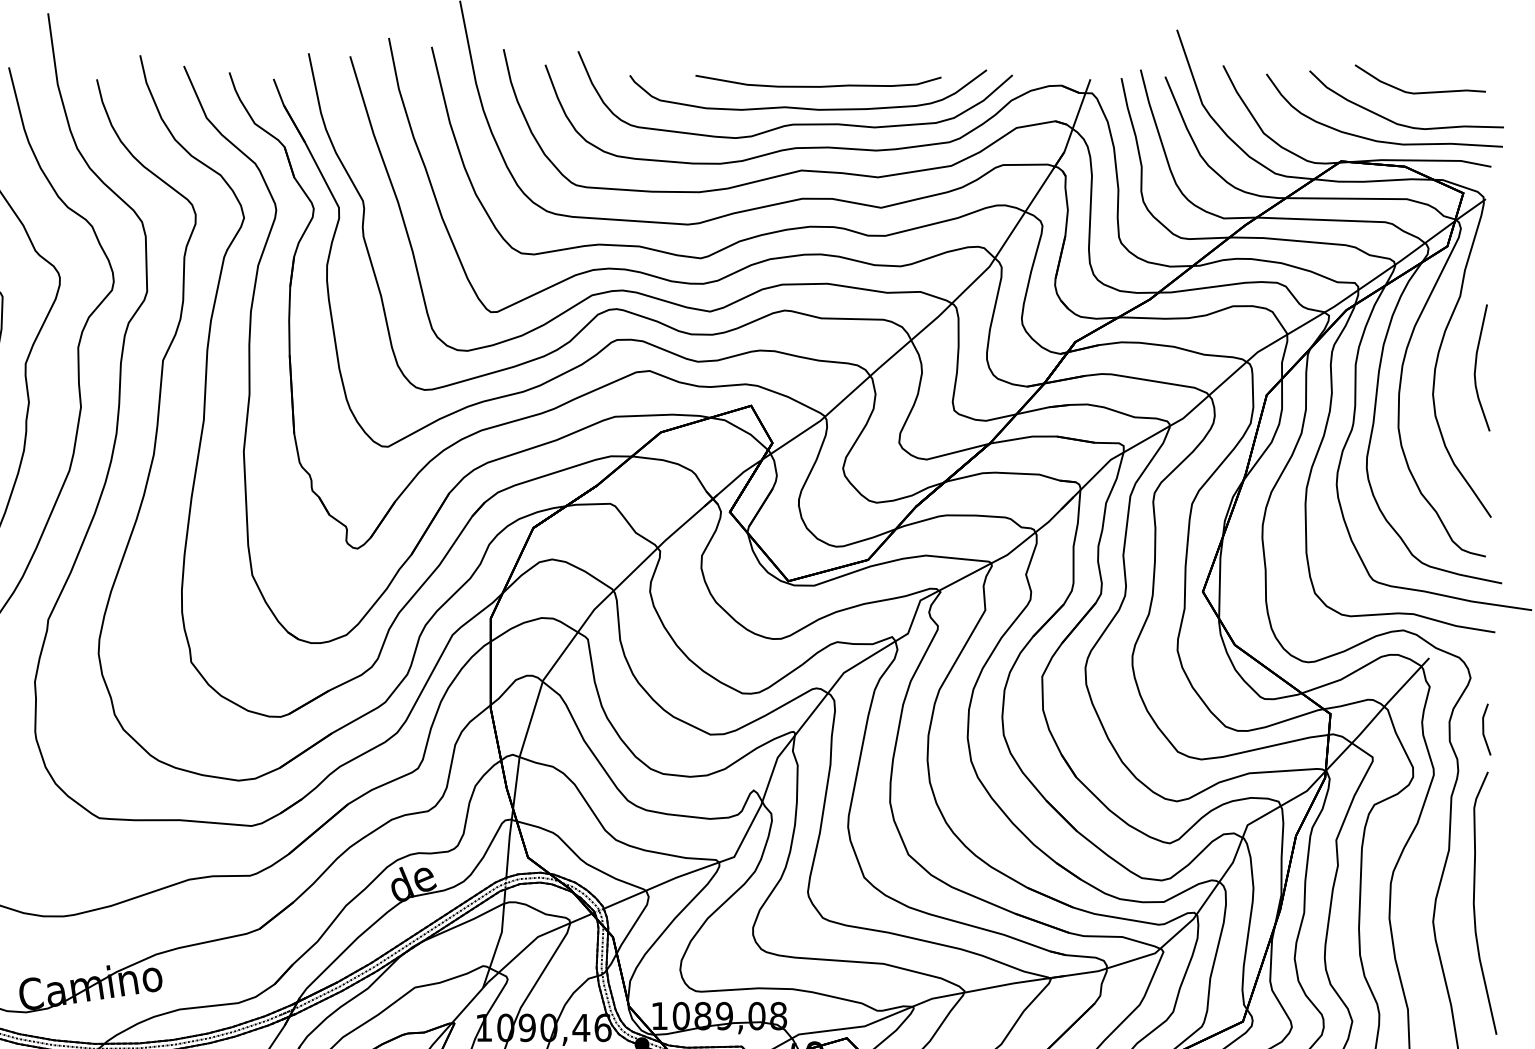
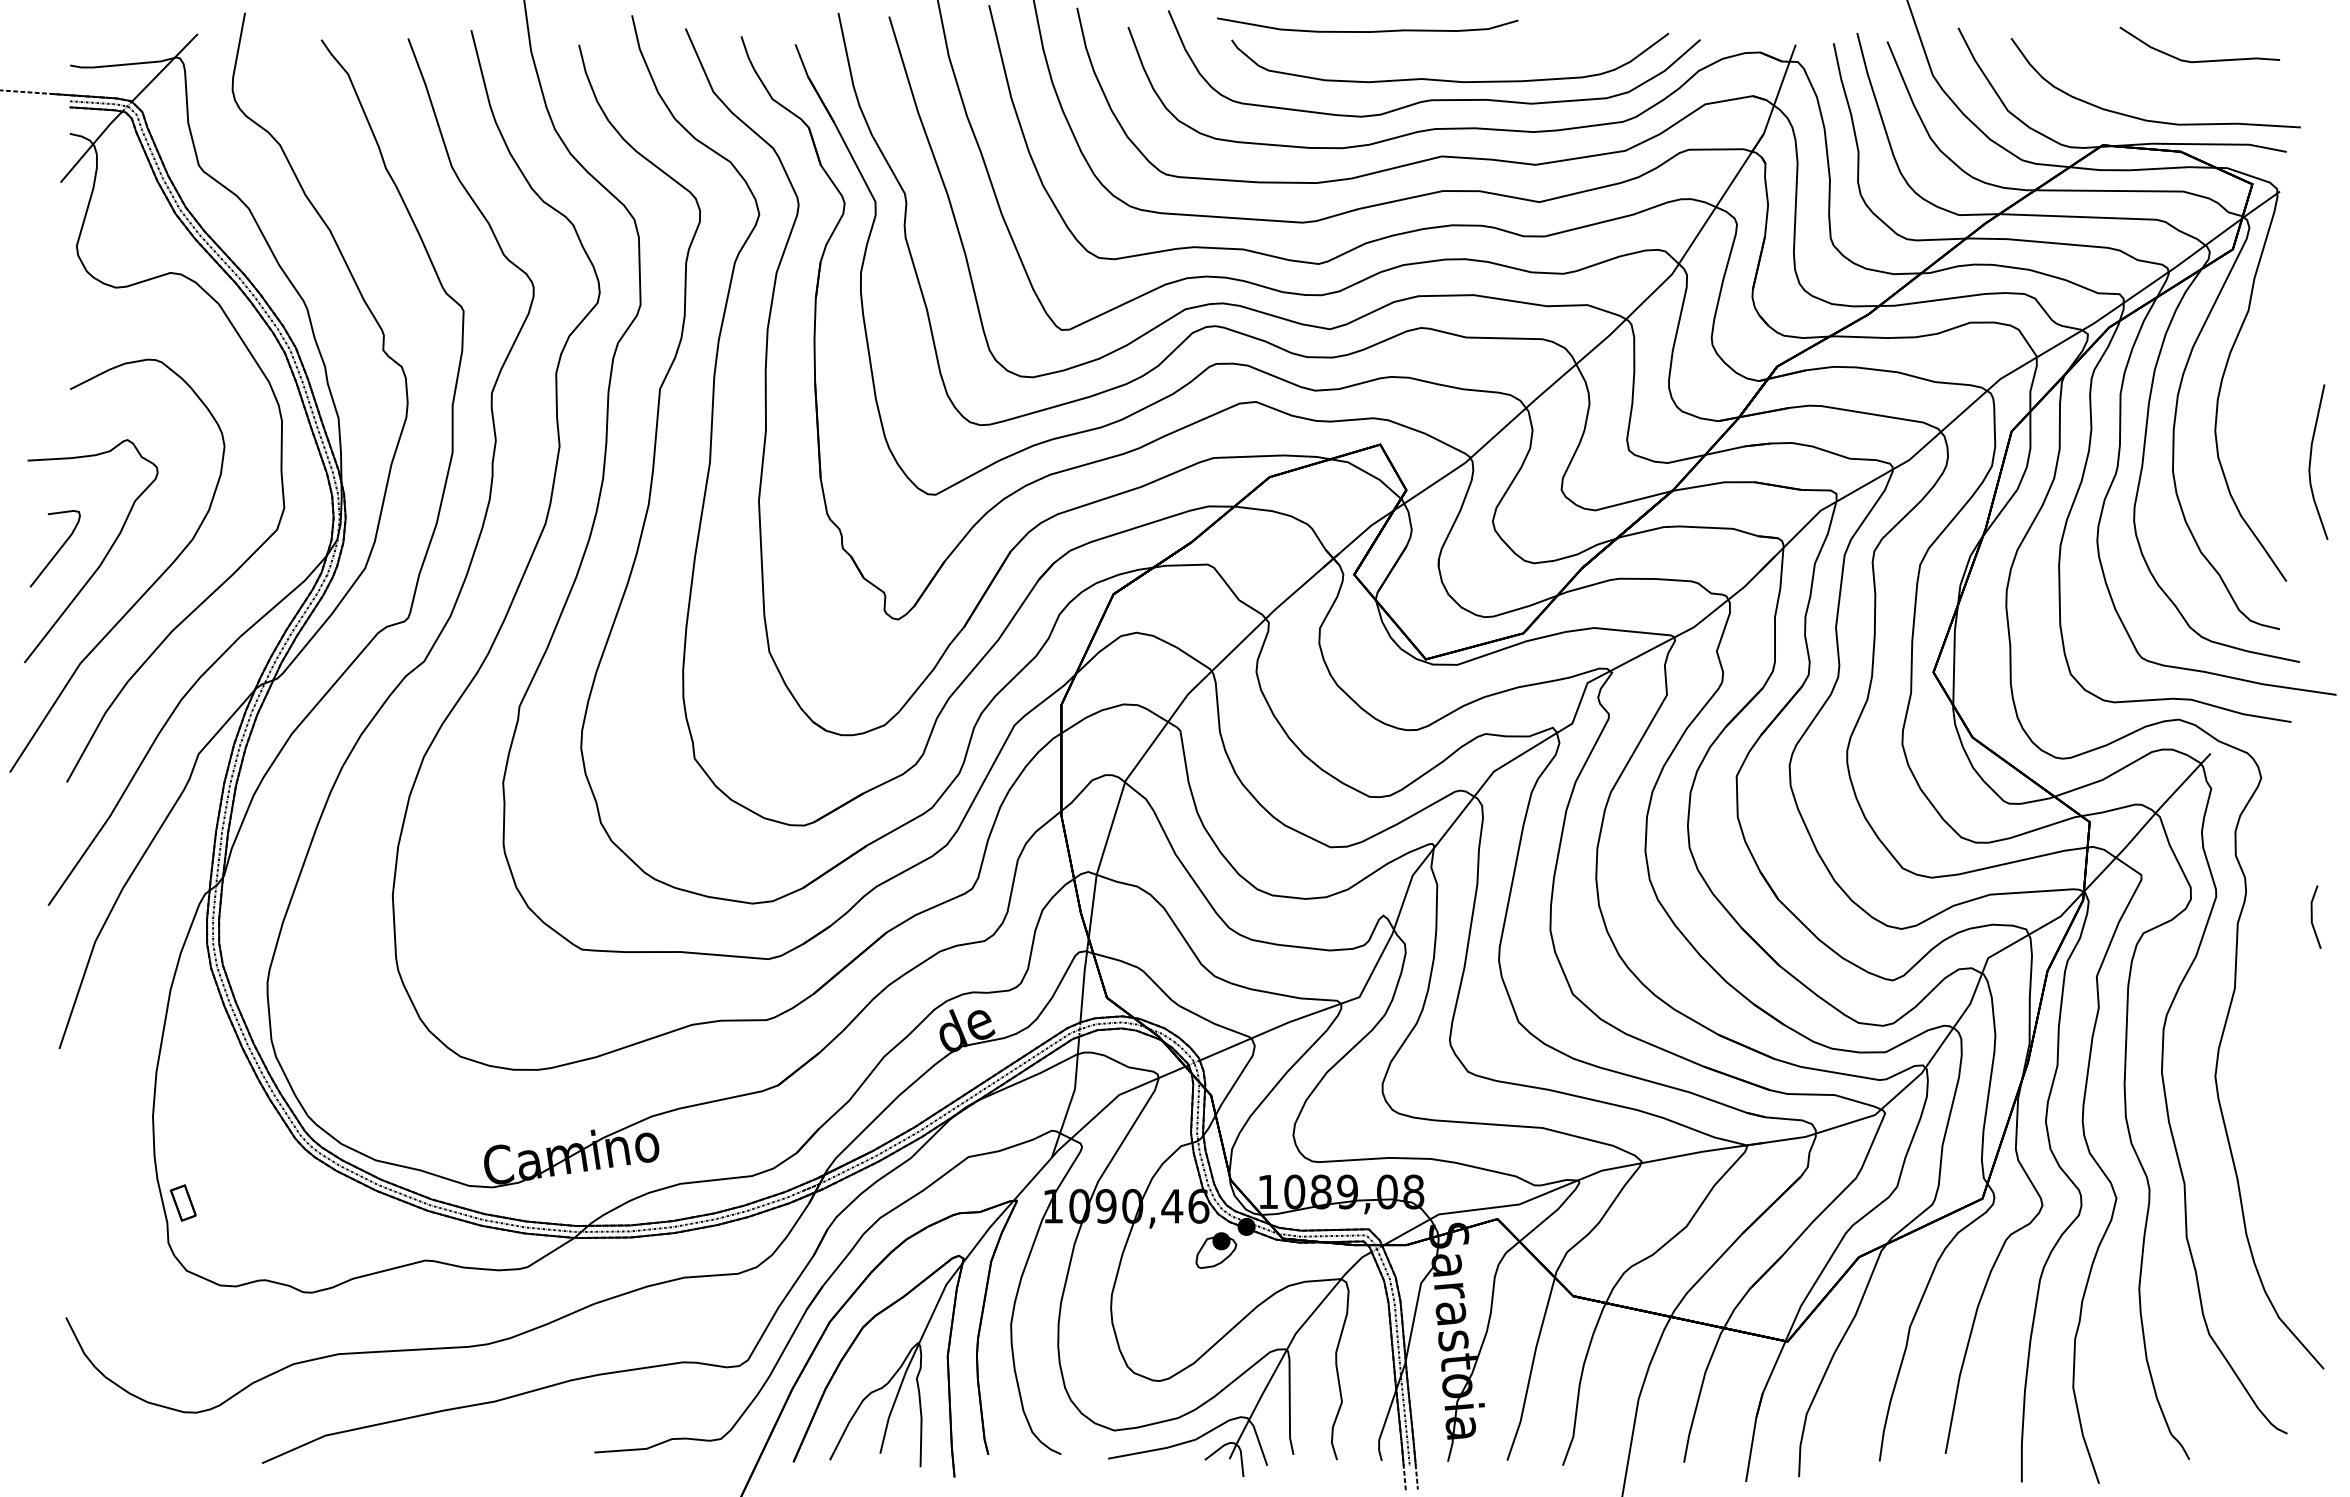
curve: (818, 86) -> (1367, 31), moved
part: (1401, 124) -> (2176, 99), removed
curve: (1476, 366) -> (2311, 460), moved
line: (1483, 729) -> (2312, 916), moved
curve: (1474, 903) -> (2266, 1053), removed

